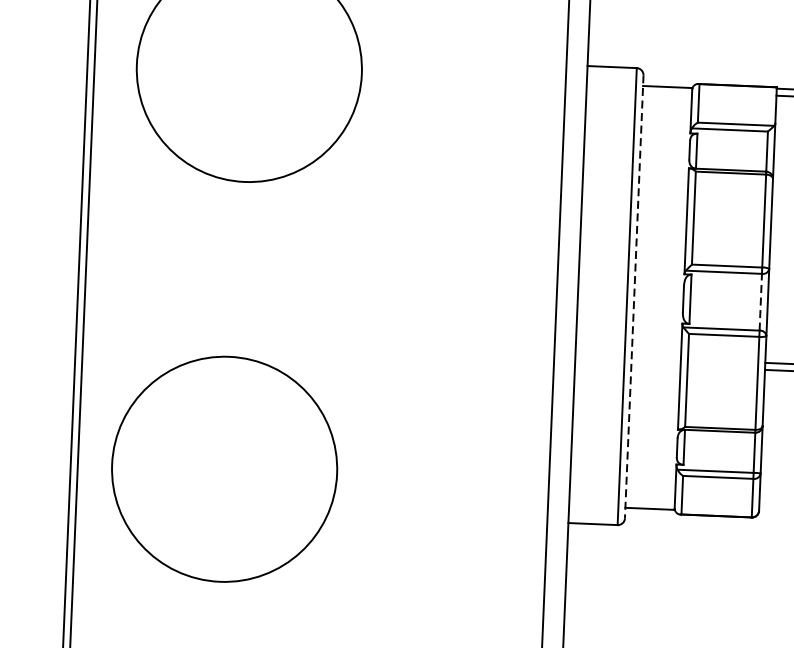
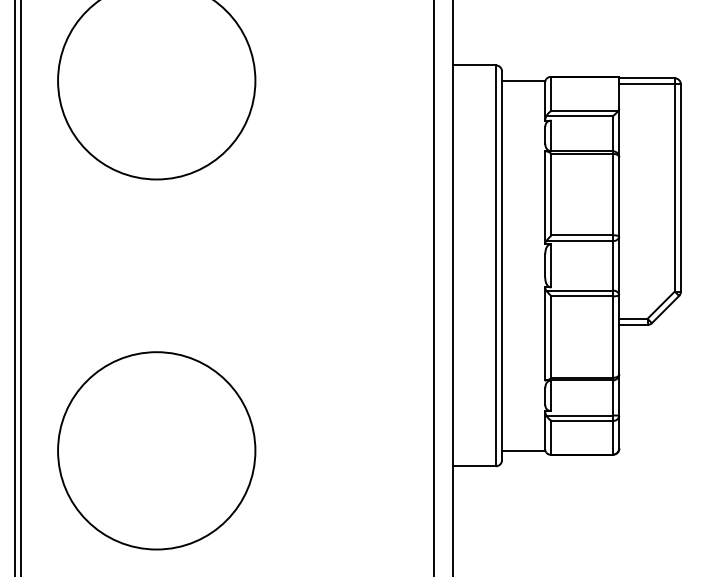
line: (634, 297) -> (502, 266), dashed -> solid
line: (761, 301) -> (613, 265), dashed -> solid
circle: (224, 468) -> (156, 450), moved

